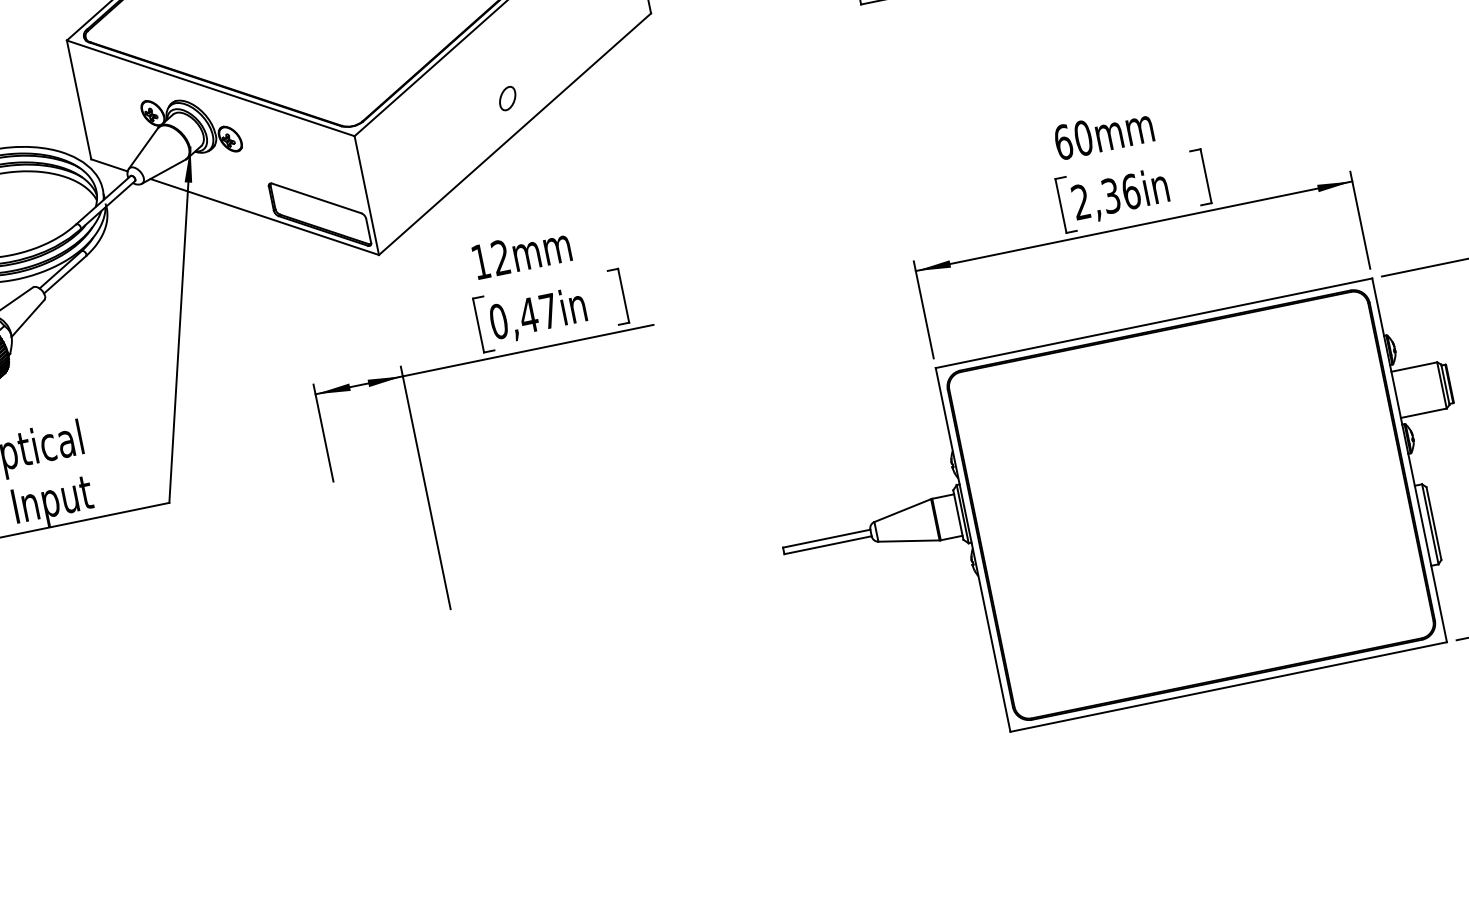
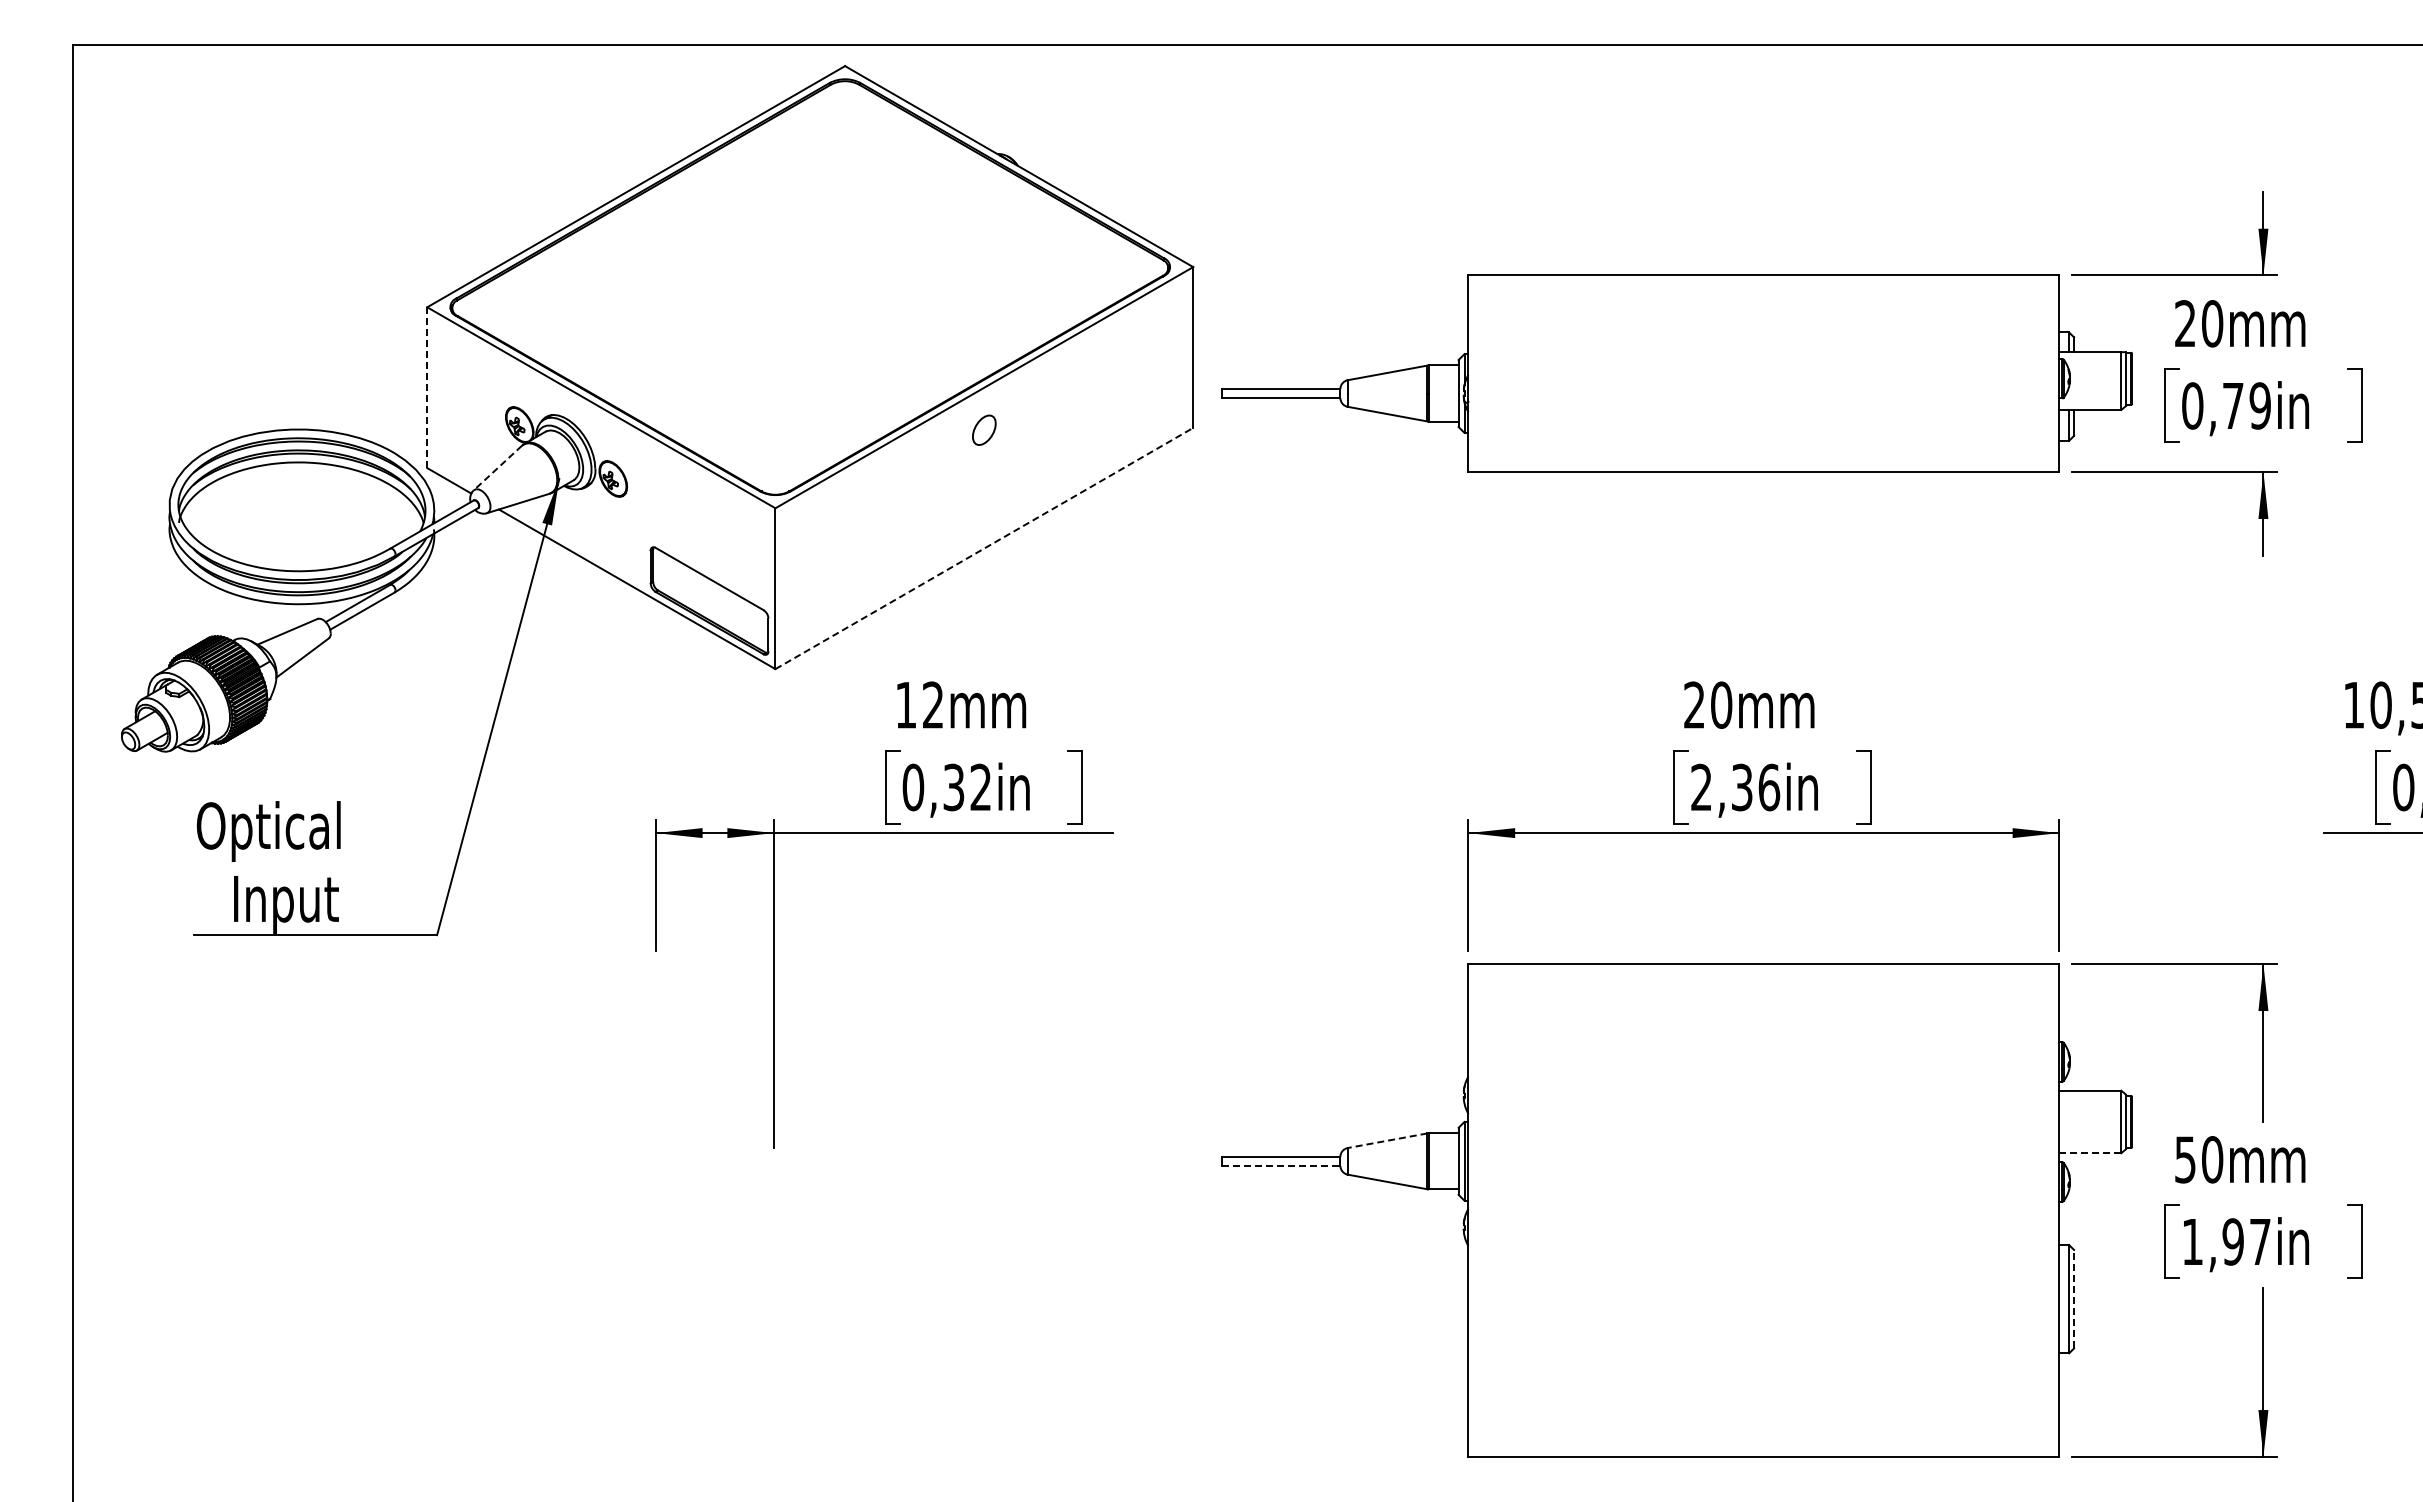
part: (507, 98) -> (984, 429), moved
line: (79, 100) -> (427, 388), solid -> dashed
line: (515, 134) -> (984, 548), solid -> dashed
text: (1063, 141) -> (1694, 704), 60mm -> 20mm
line: (143, 148) -> (497, 468), solid -> dashed
text: (538, 313) -> (966, 787), 0,47in -> 0,32in
line: (1424, 413) -> (2090, 1153), solid -> dashed
part: (1191, 505) -> (1763, 1210), removed
line: (902, 510) -> (1387, 1140), solid -> dashed
line: (1434, 522) -> (2074, 1298), solid -> dashed
line: (828, 544) -> (1281, 1165), solid -> dashed

